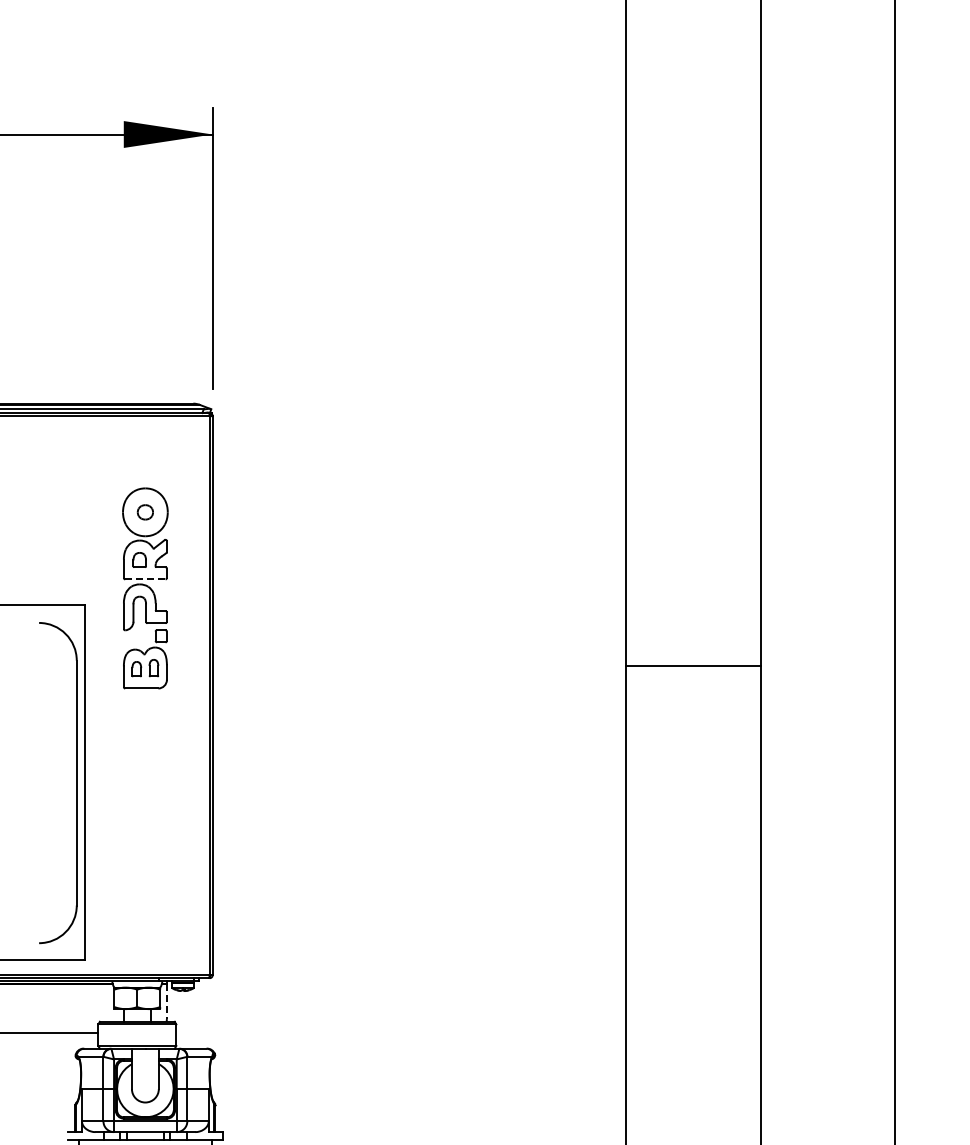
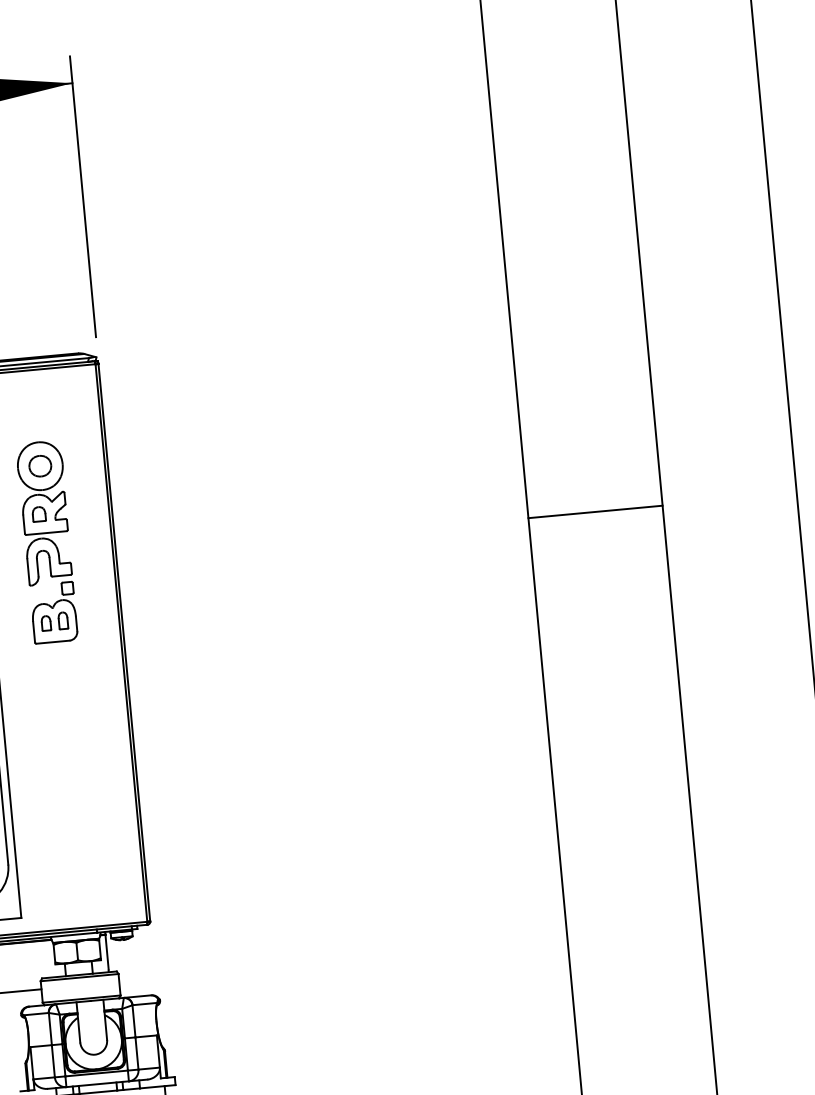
part: (145, 512) -> (40, 466), size x1.43
line: (145, 579) -> (46, 533), dashed -> solid
line: (692, 666) -> (594, 512), moved
line: (166, 1002) -> (106, 953), dashed -> solid

